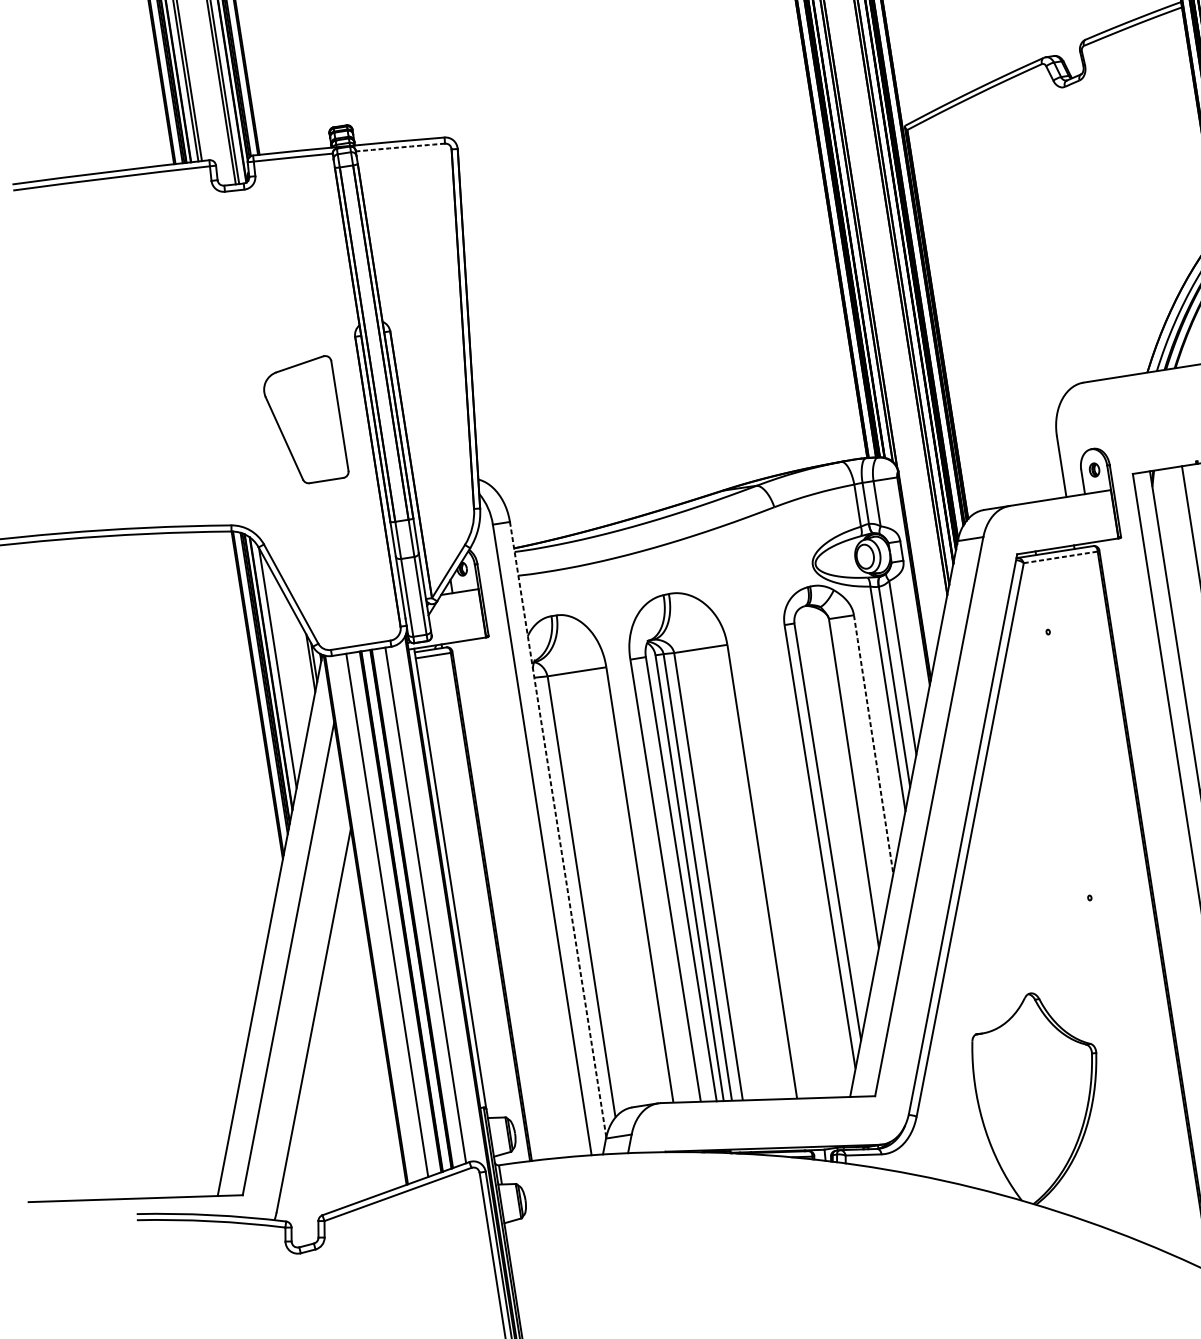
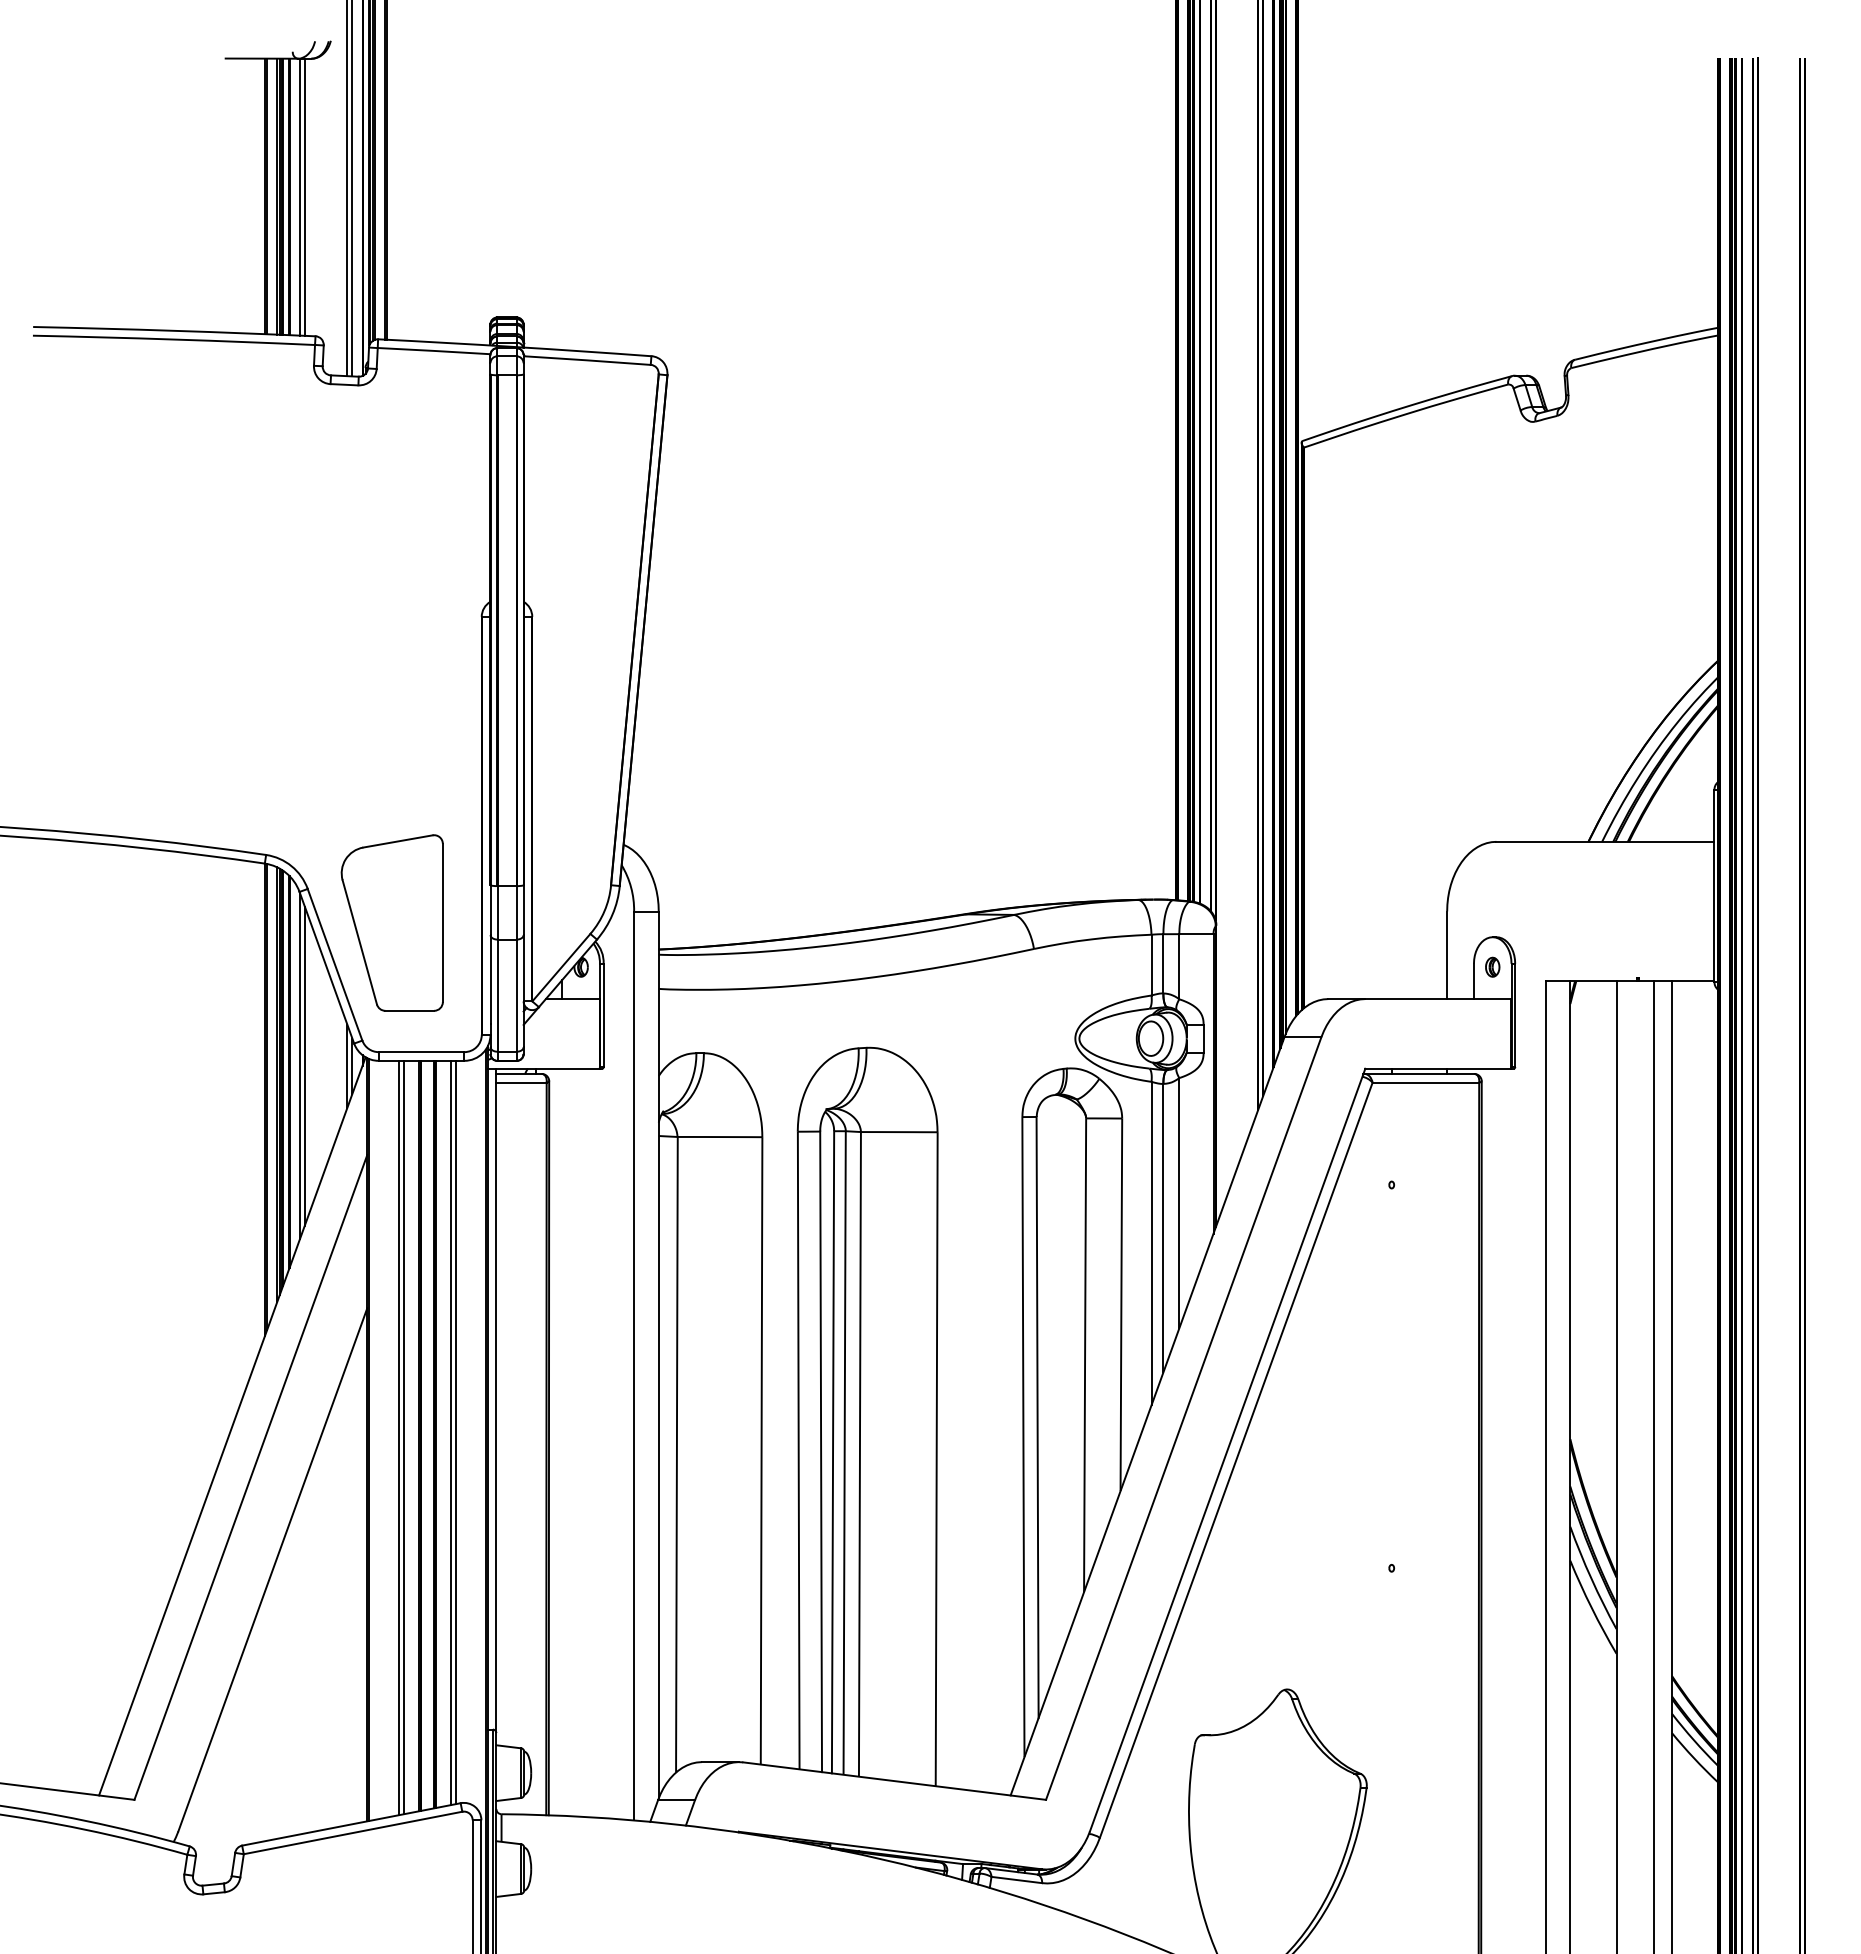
arc: (400, 147) -> (587, 360), dashed -> solid
part: (304, 421) -> (391, 922), moved
line: (1061, 557) -> (1426, 1082), dashed -> solid
line: (280, 667) -> (304, 1065), added
line: (873, 743) -> (1121, 1303), dashed -> solid
line: (557, 829) -> (658, 1354), dashed -> solid
line: (422, 906) -> (450, 1432), added
line: (390, 914) -> (404, 1437), added

